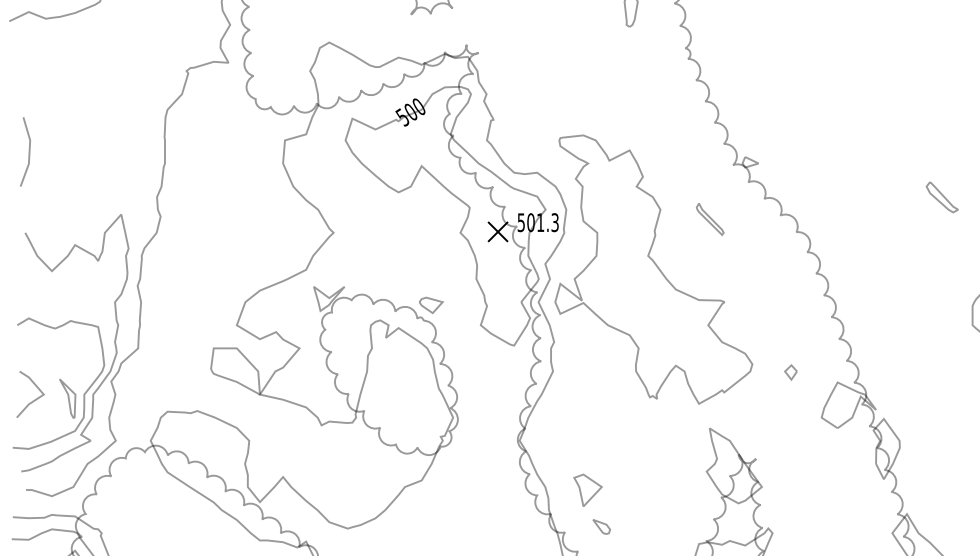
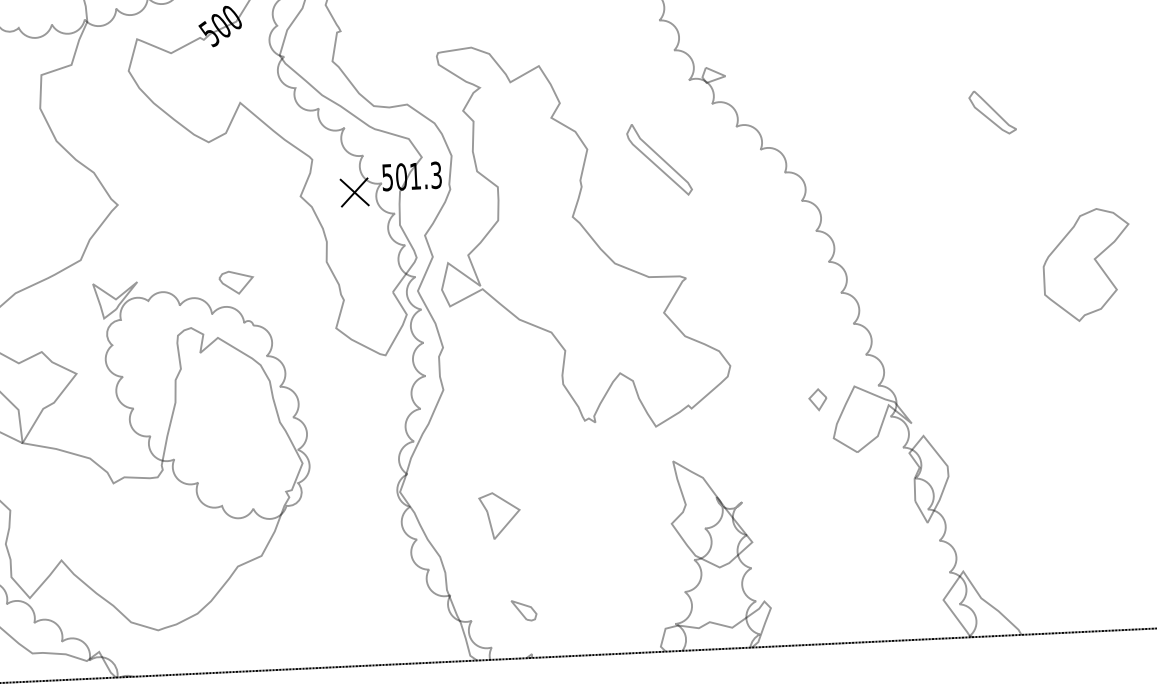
part: (710, 219) -> (660, 160), size x1.6
part: (431, 305) -> (236, 282), moved
part: (790, 372) -> (817, 399), moved
part: (587, 489) -> (499, 514), moved

